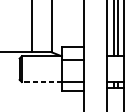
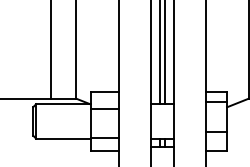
line: (41, 81) -> (62, 138), dashed -> solid

